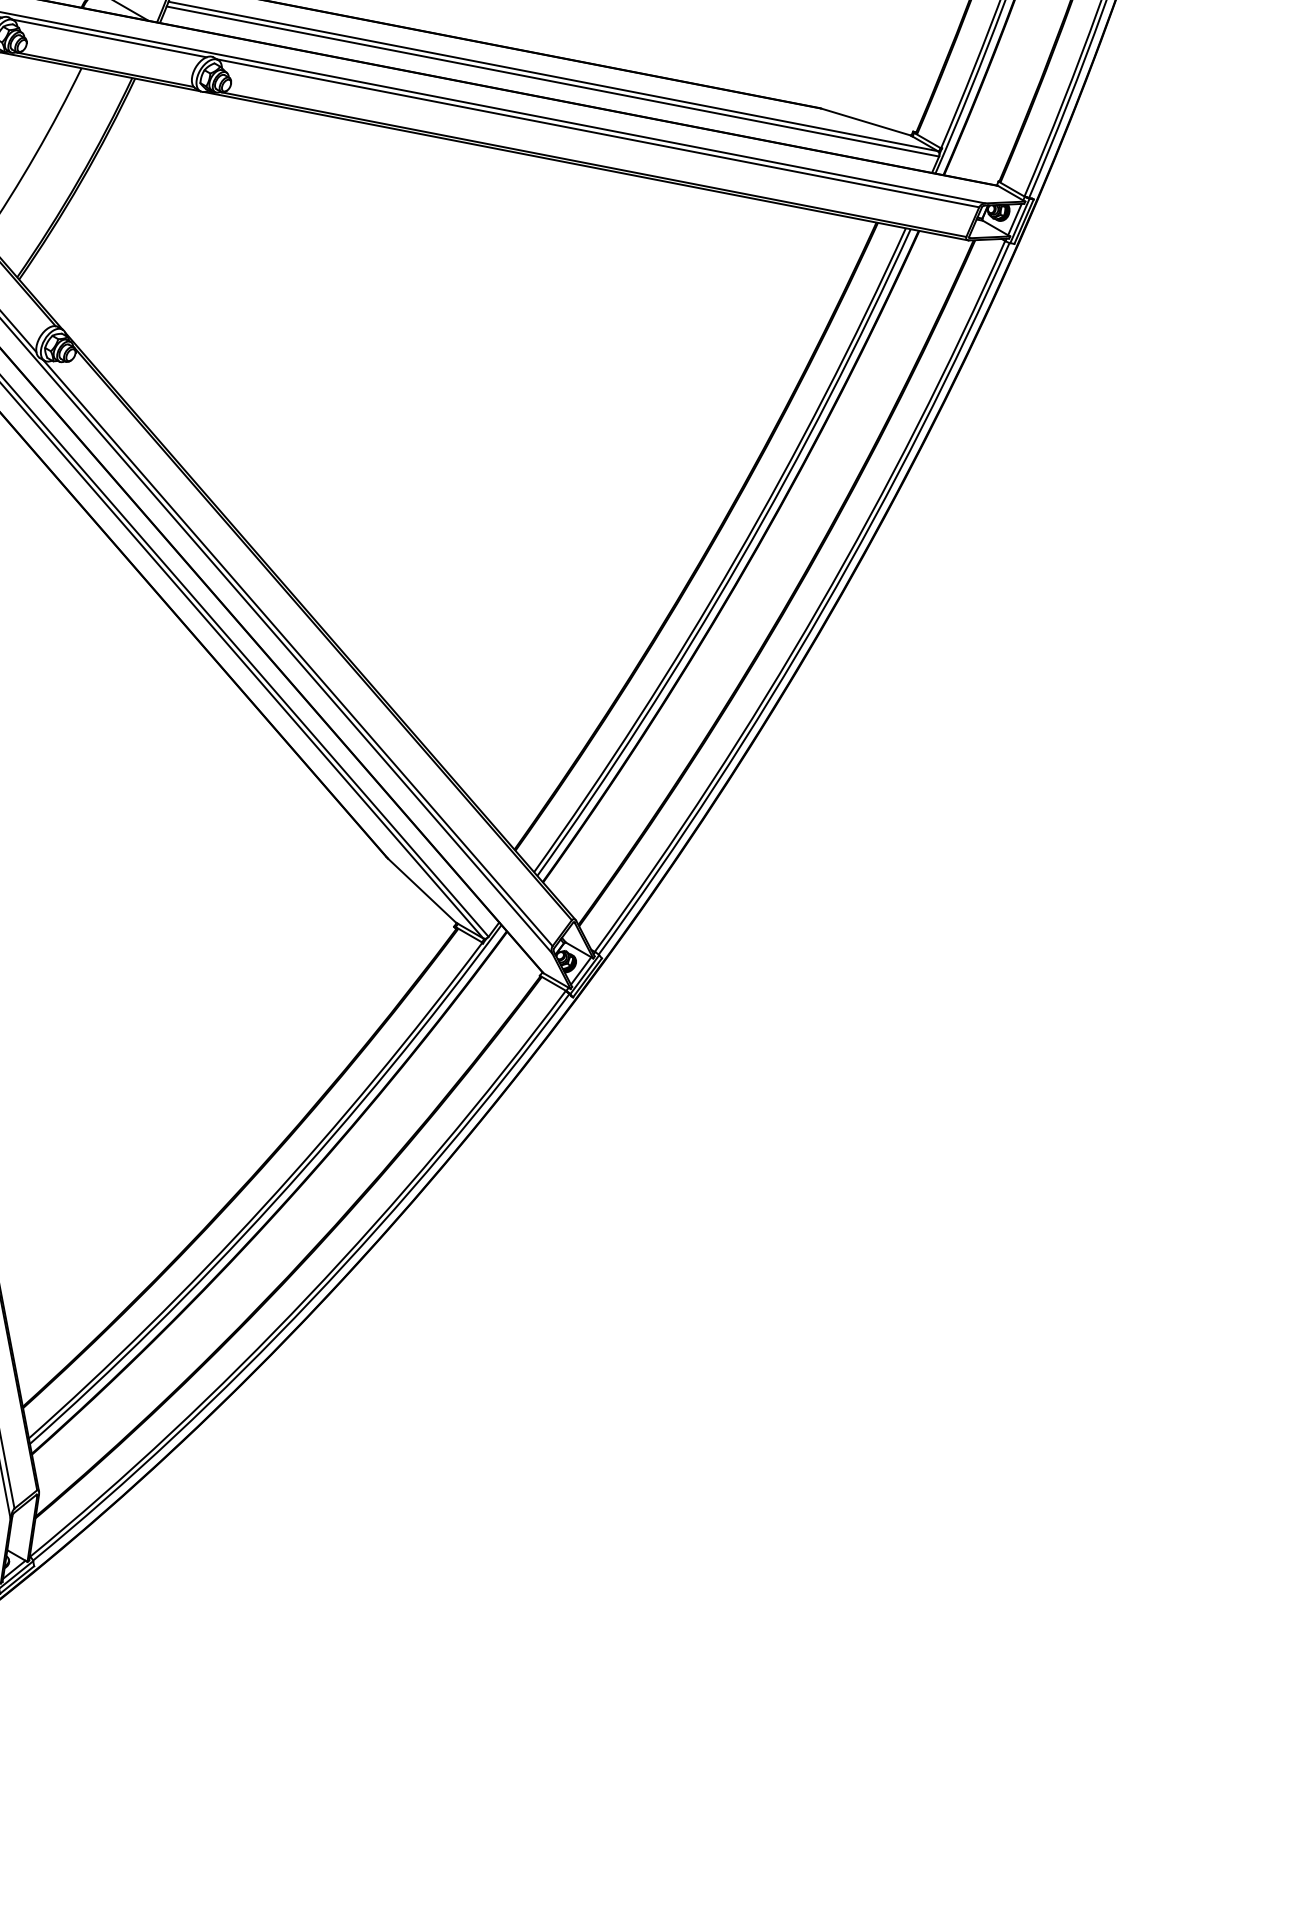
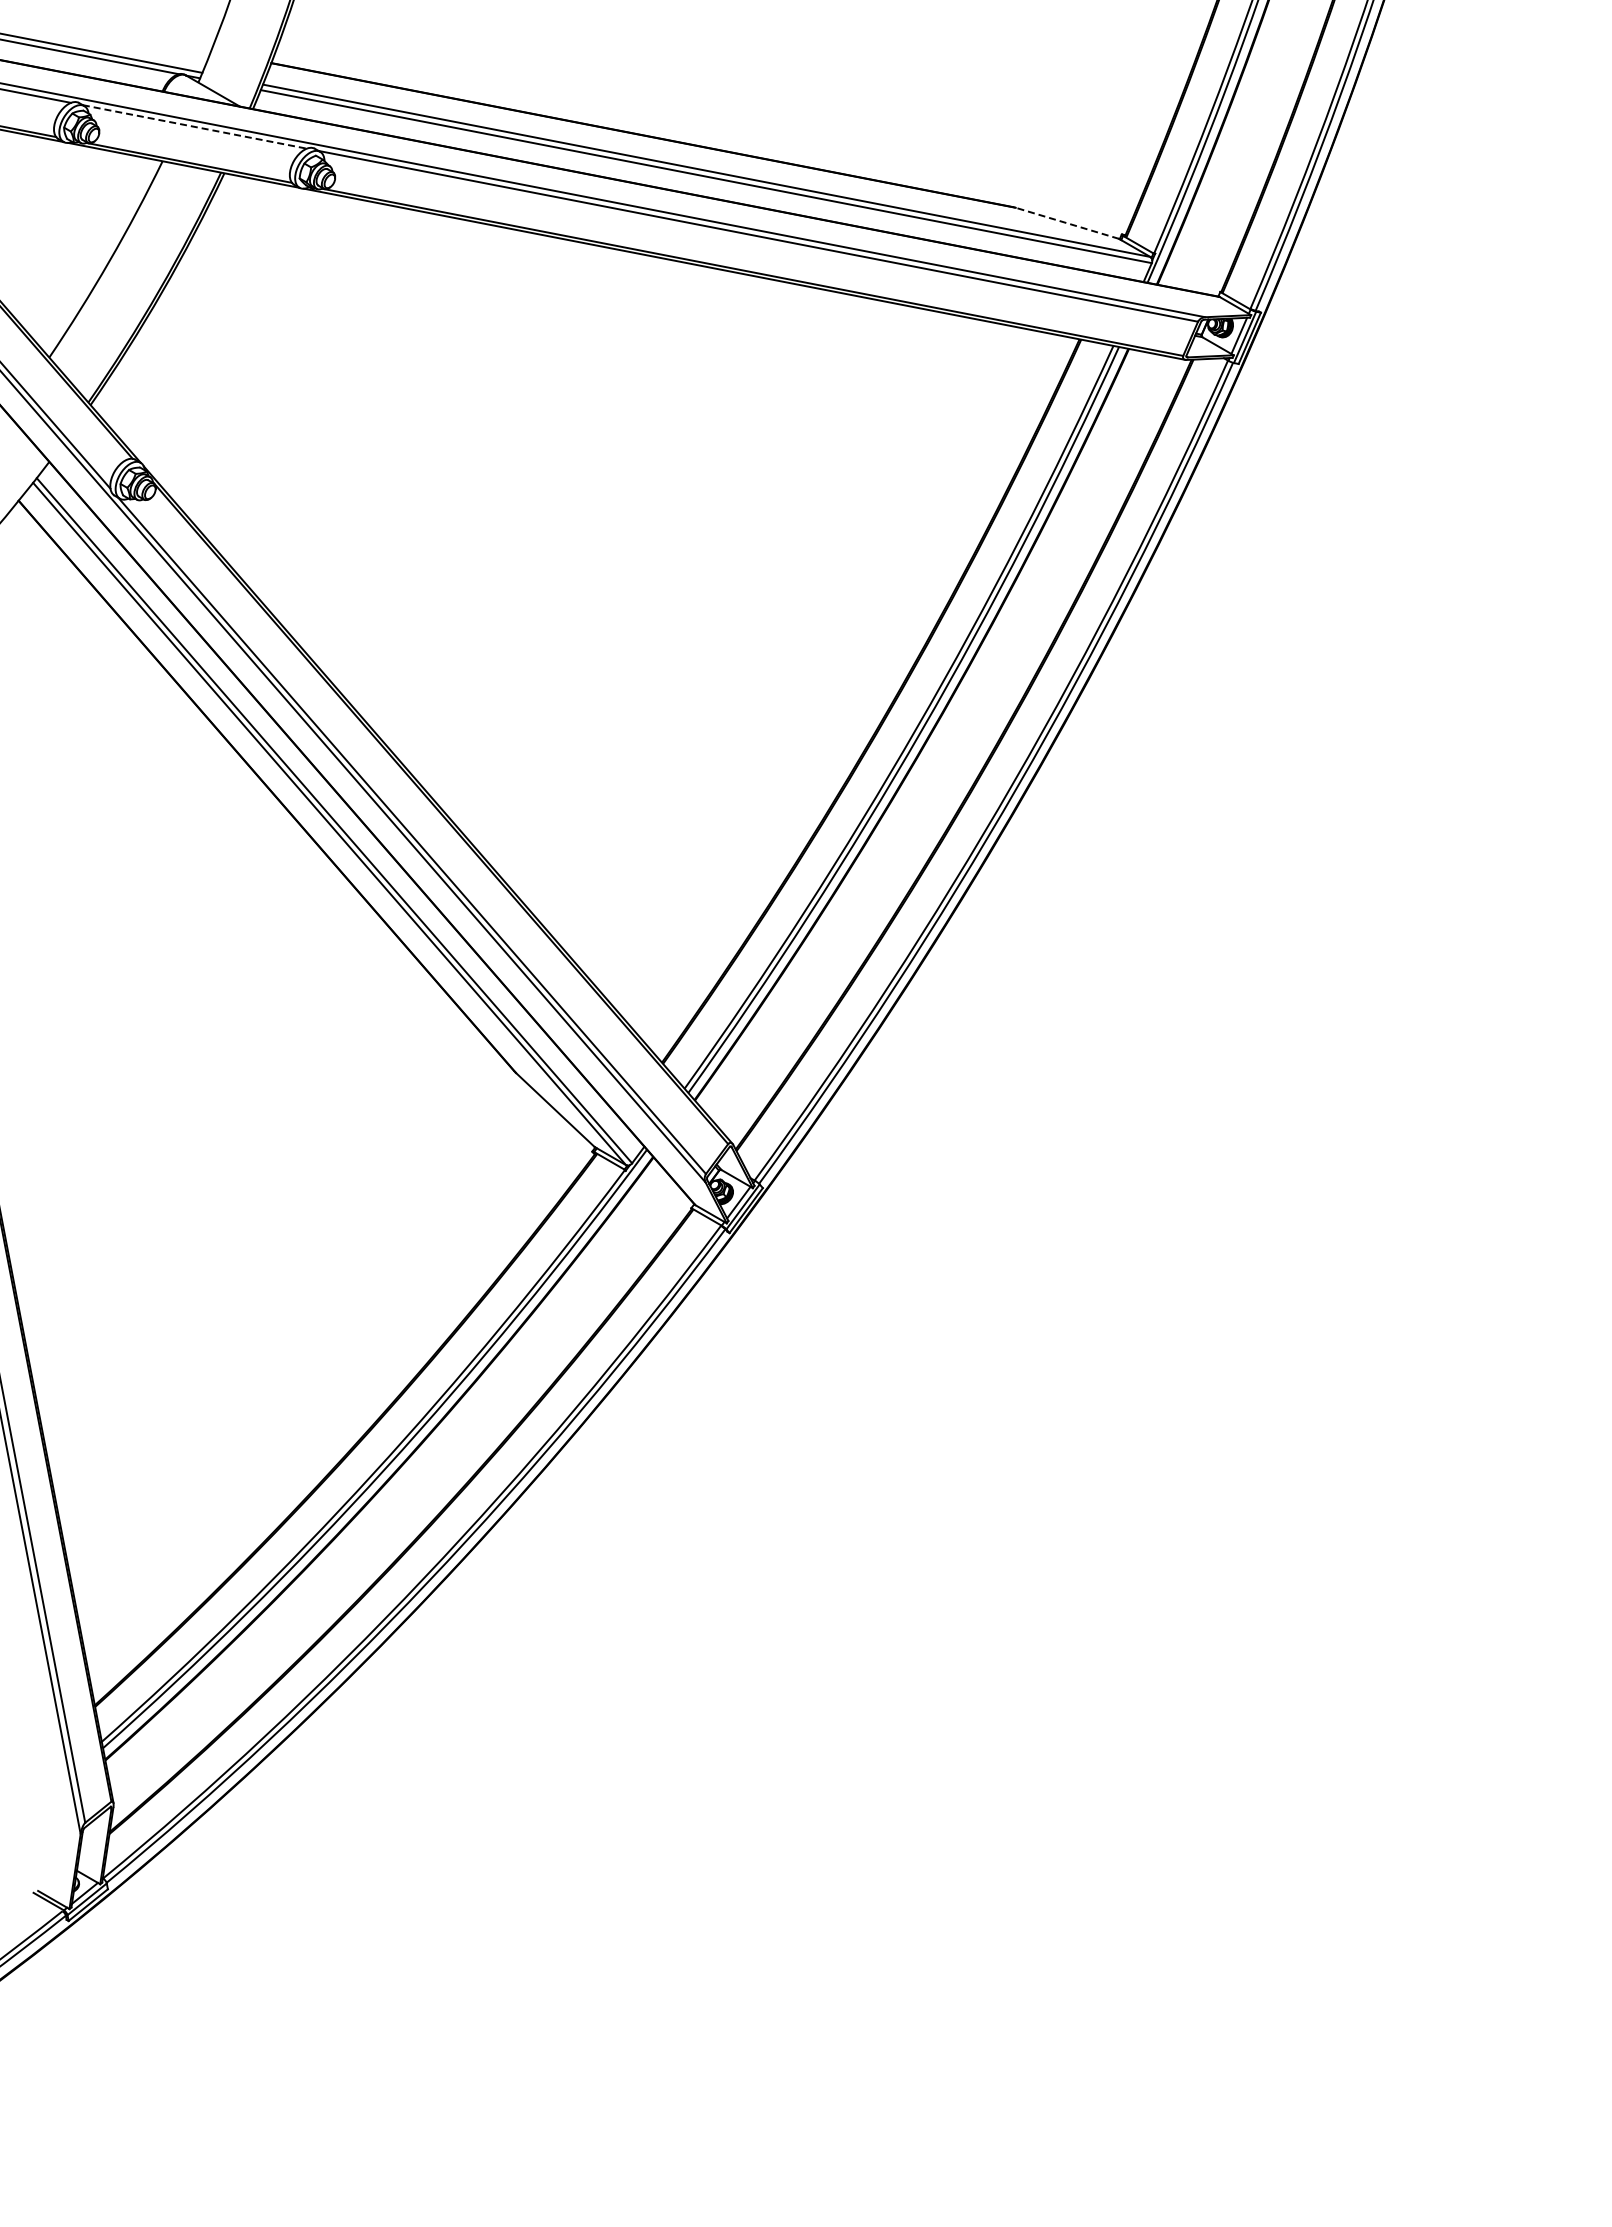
line: (110, 38) -> (195, 127), solid -> dashed
line: (866, 122) -> (1067, 223), solid -> dashed

